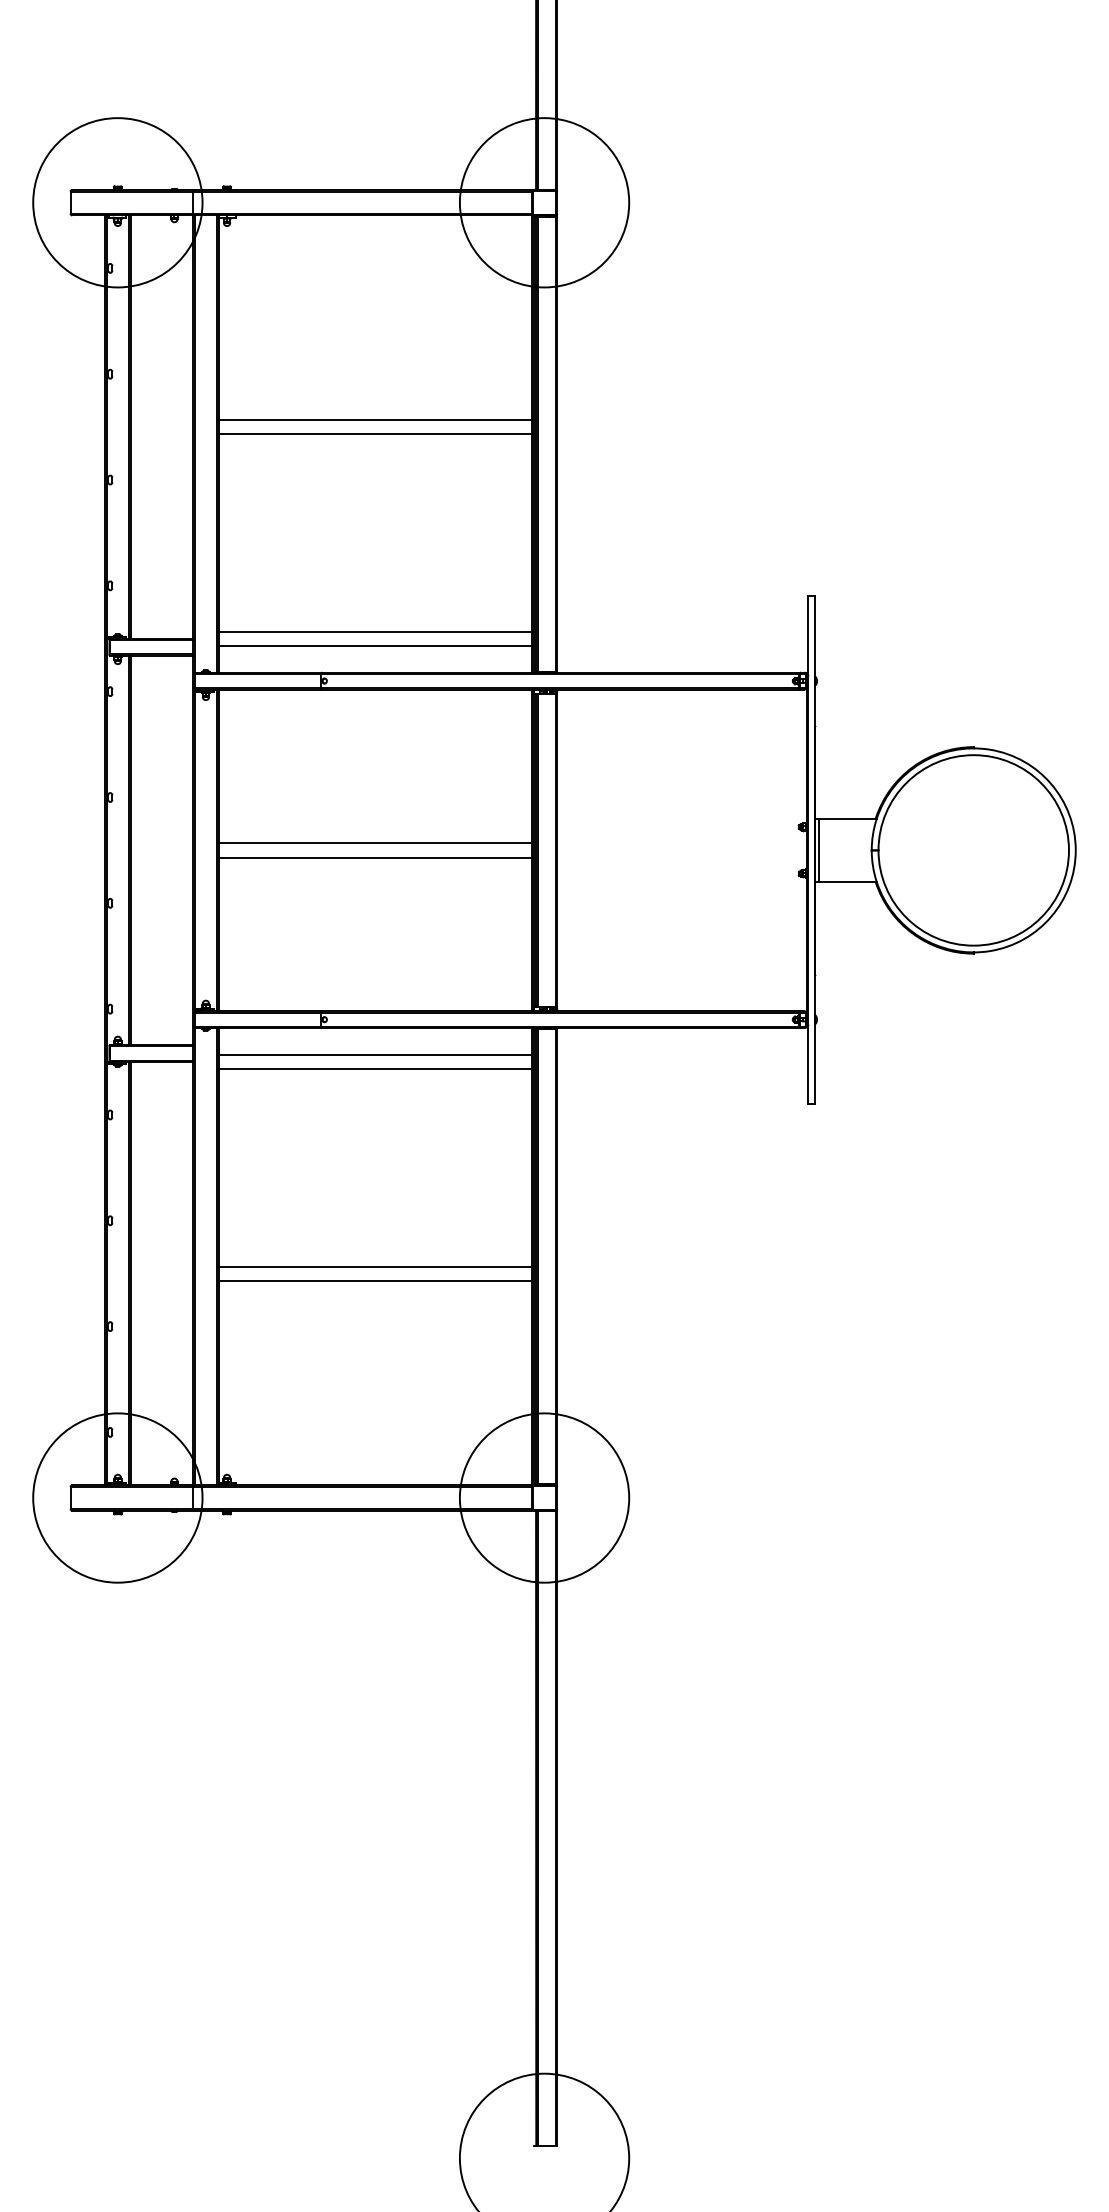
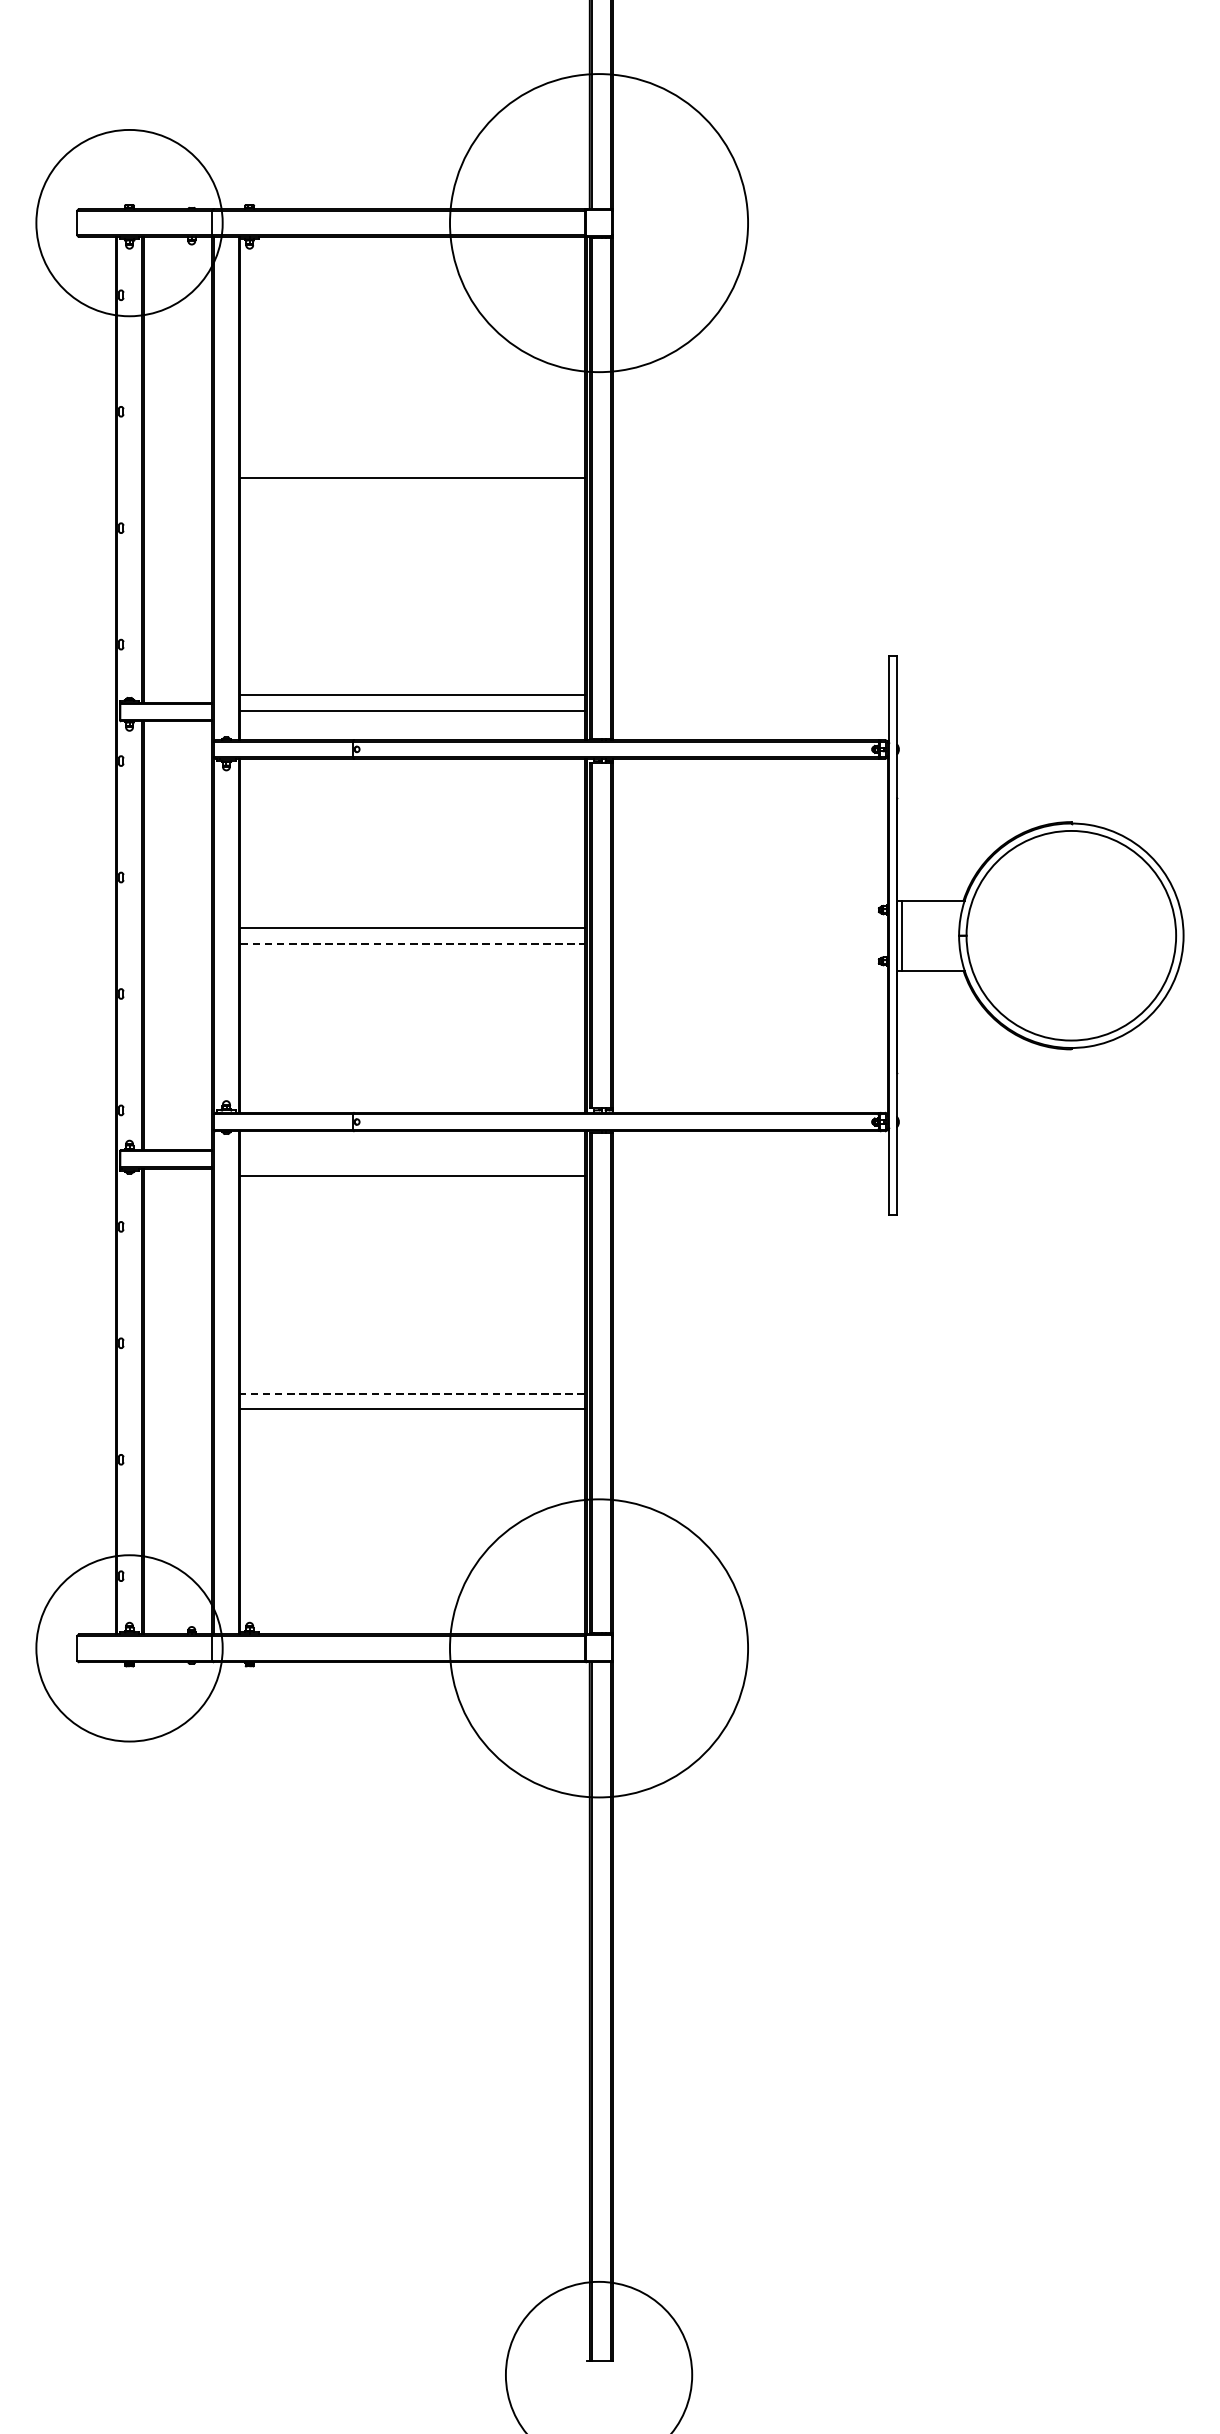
circle: (544, 202) -> (598, 222), size x1.6
line: (374, 419) -> (411, 461), removed
line: (375, 857) -> (413, 943), solid -> dashed
line: (374, 1054) -> (411, 1160), removed
line: (375, 1266) -> (413, 1393), solid -> dashed
circle: (544, 1497) -> (598, 1647), size x1.6

